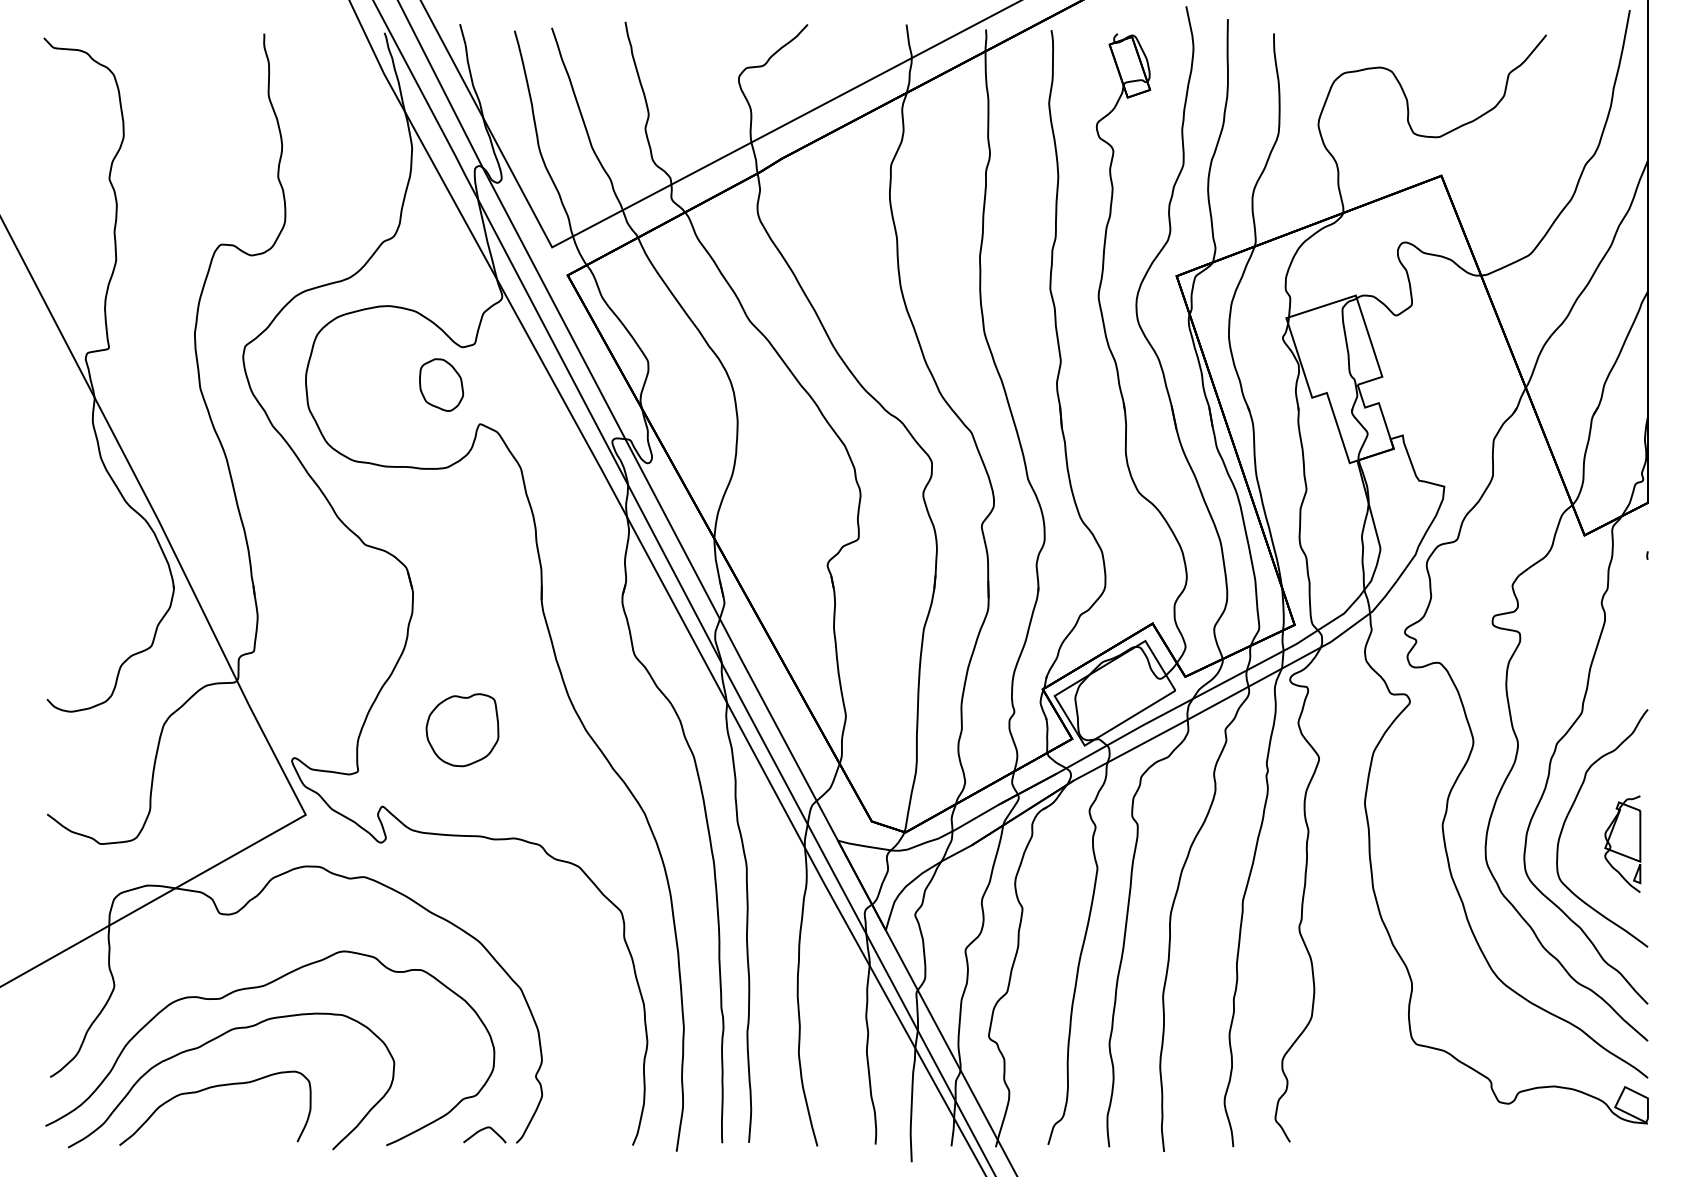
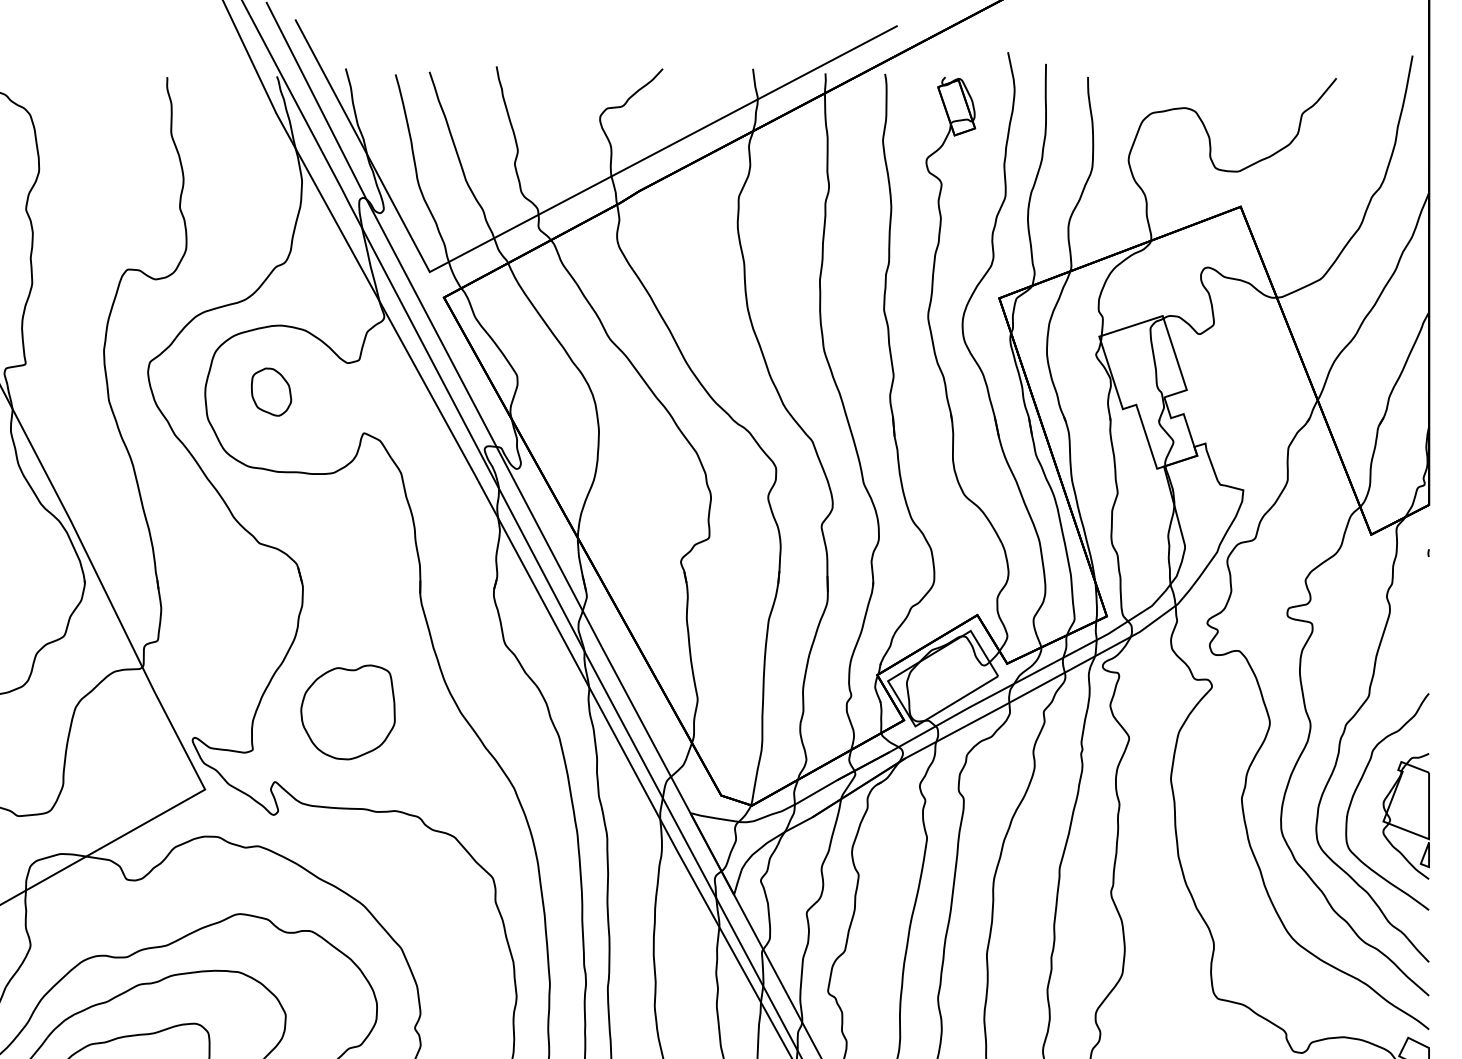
part: (441, 384) -> (271, 391), moved
part: (462, 729) -> (348, 711), size x1.43
part: (1622, 843) -> (1405, 815), size x1.43

